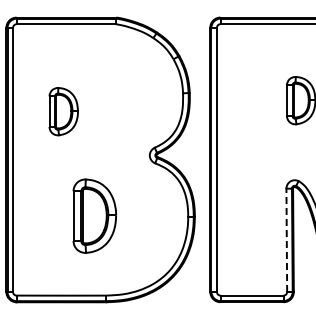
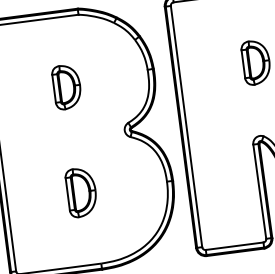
part: (63, 111) -> (66, 87), moved
part: (94, 216) -> (81, 192), size x0.71
line: (286, 240) -> (259, 191), dashed -> solid

